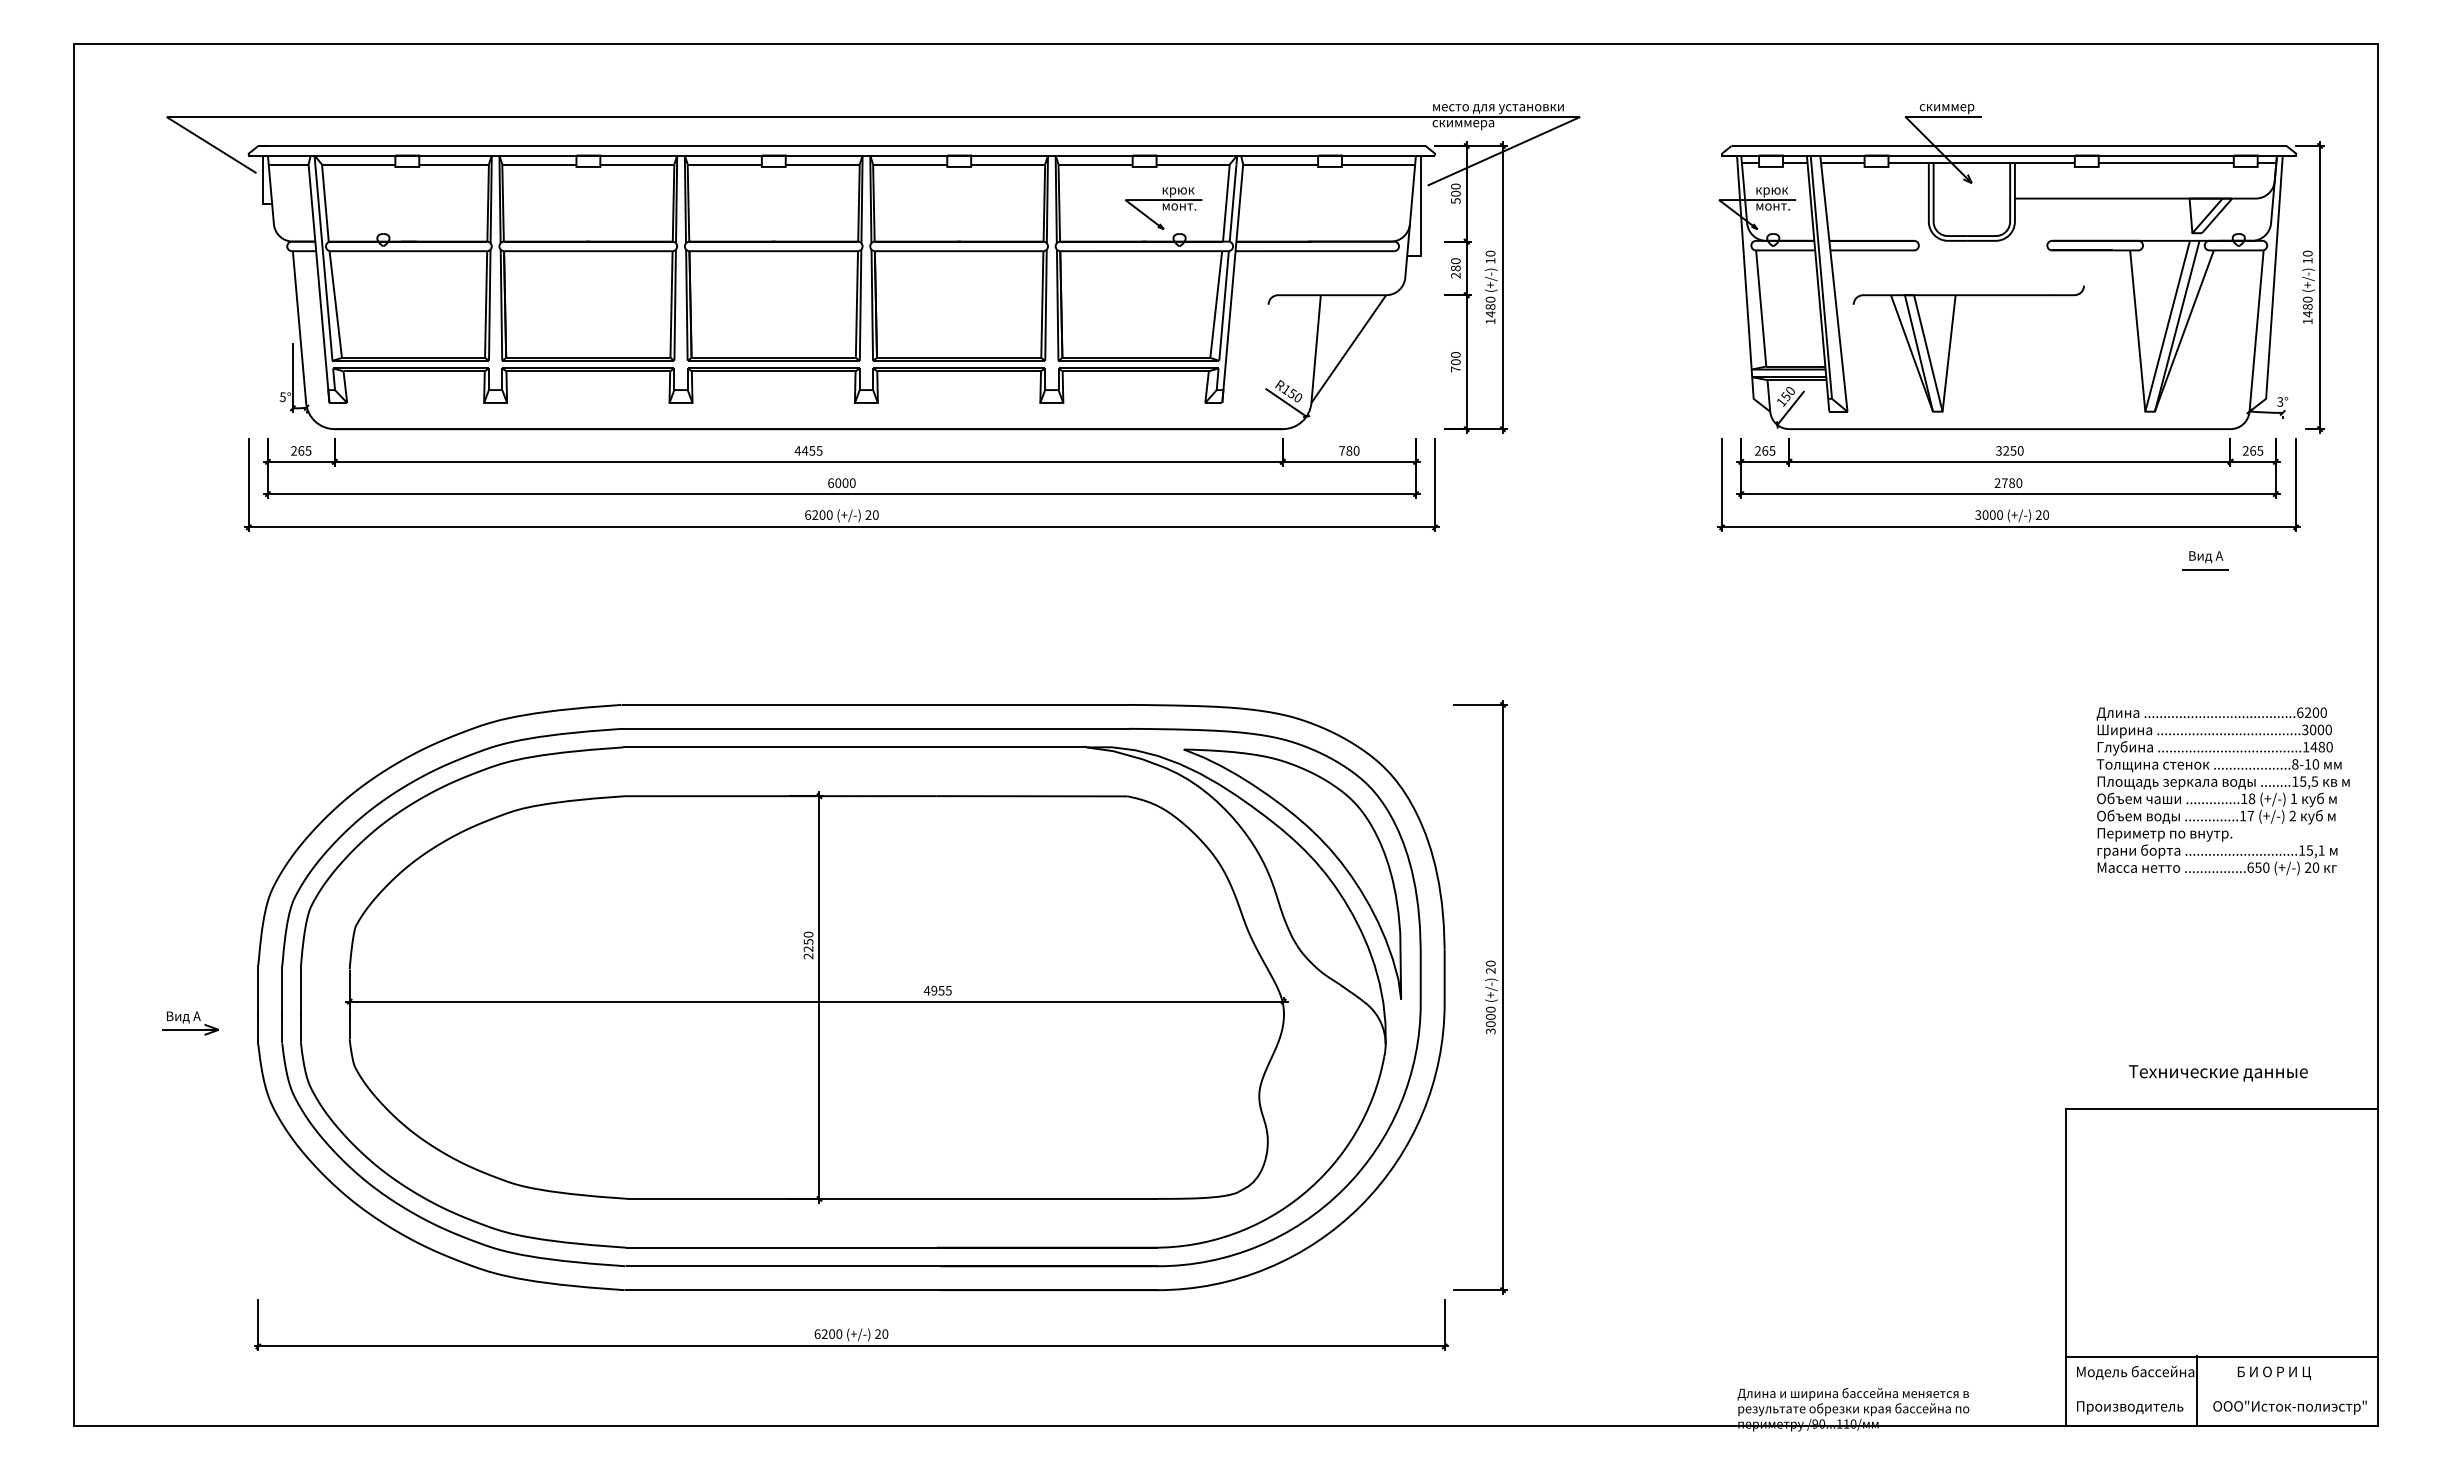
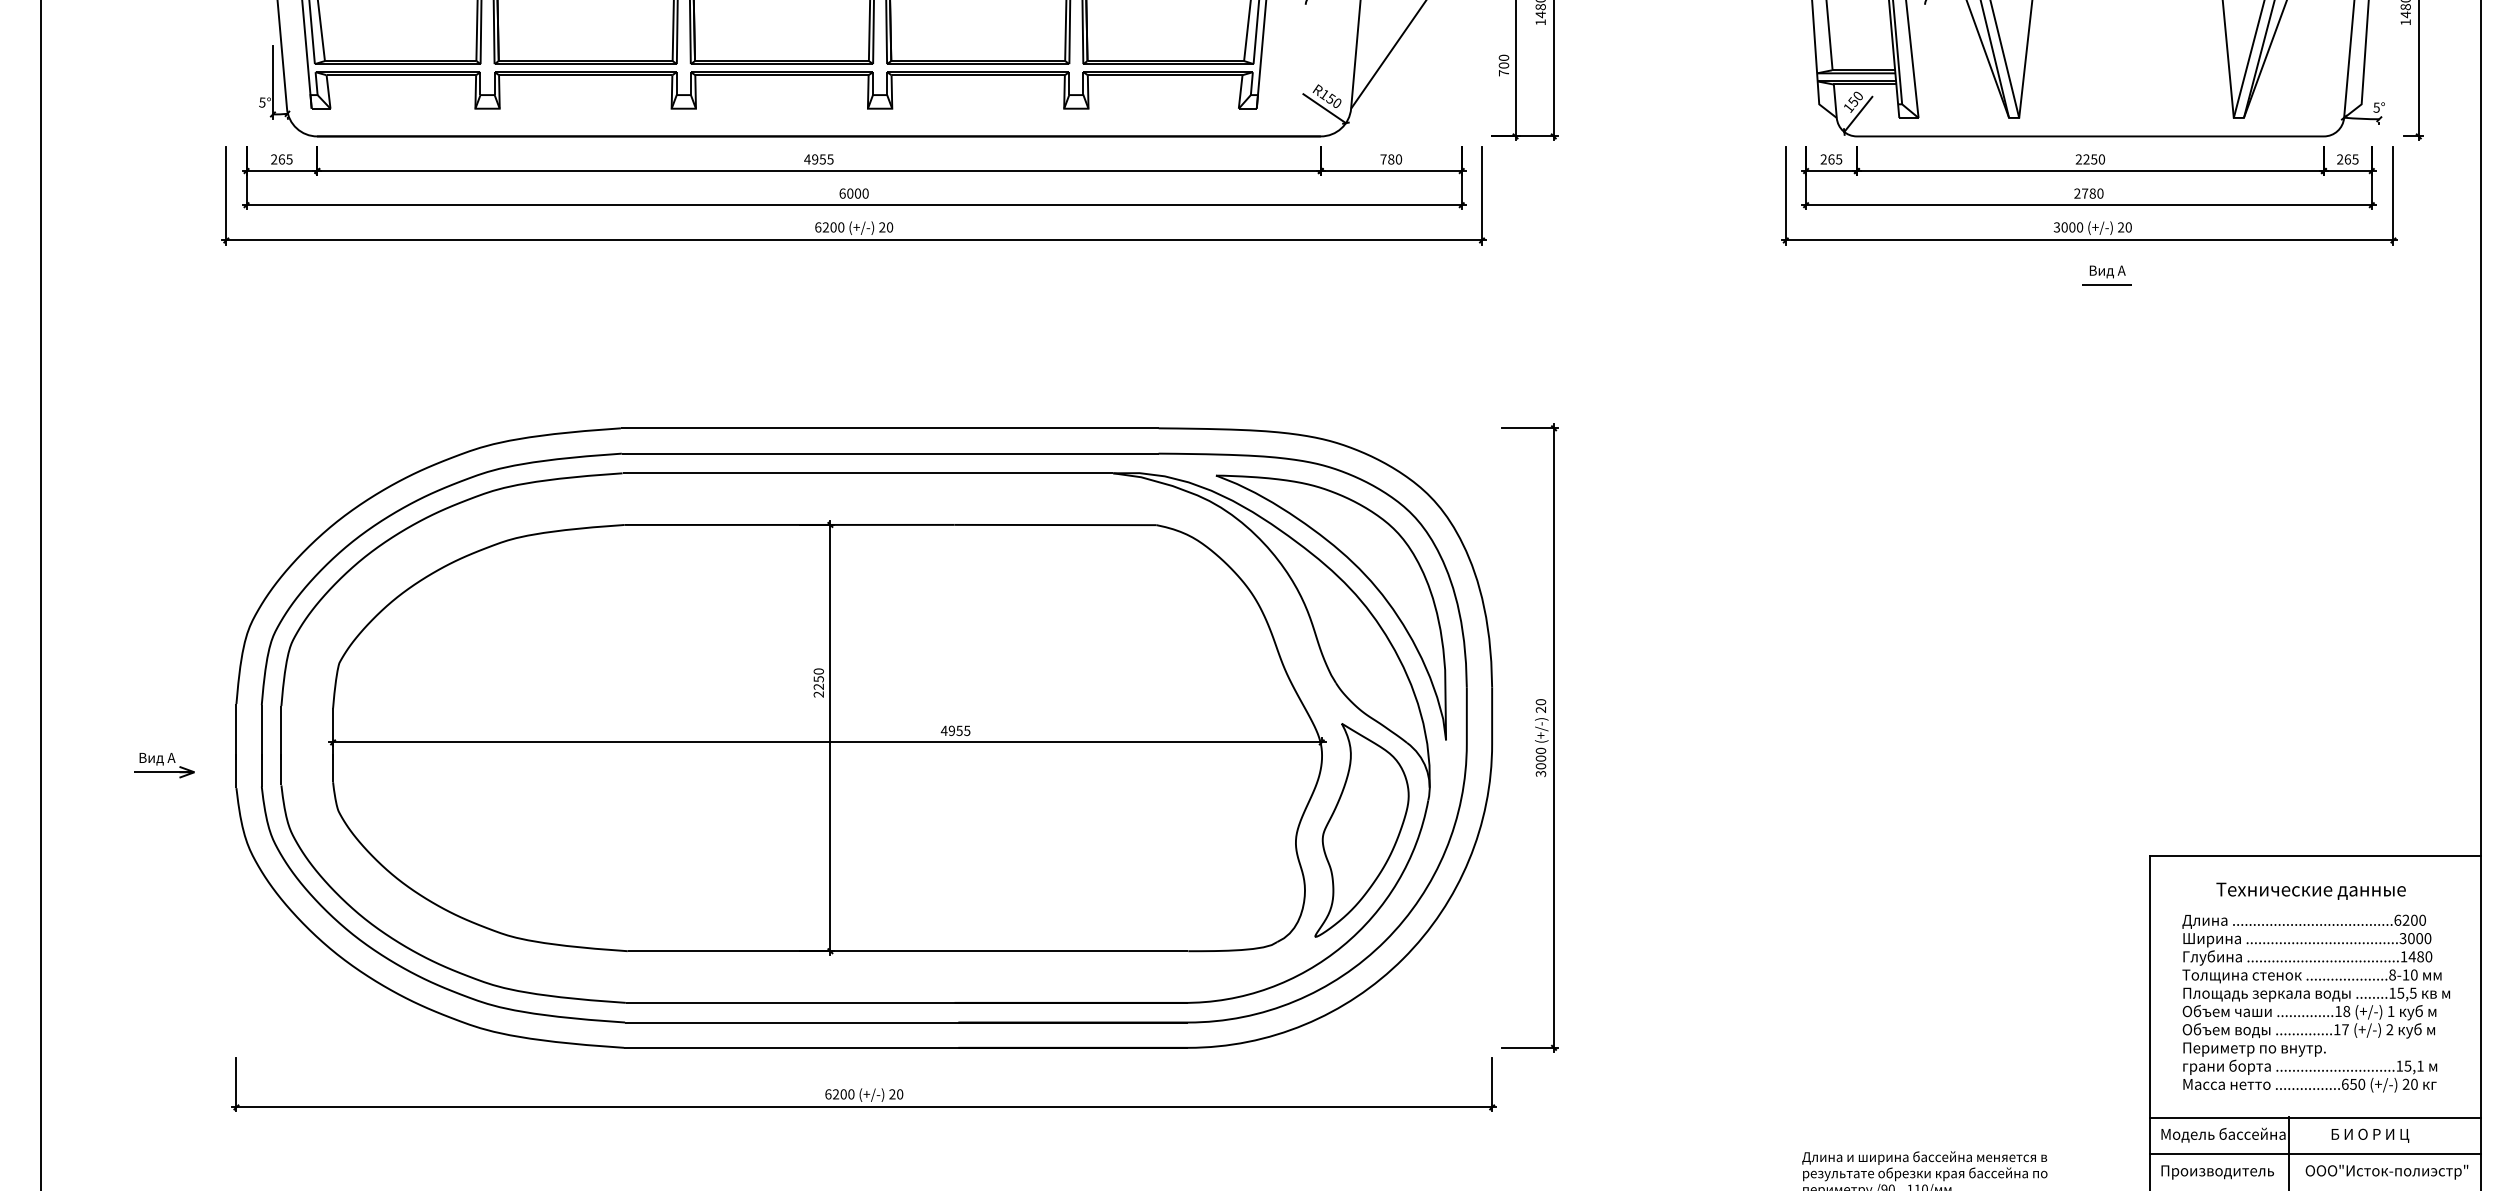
text: (2280, 401) -> (2376, 107), 3° -> 5°
text: (804, 450) -> (814, 159), 4455 -> 4955
text: (1998, 451) -> (2078, 160), 3250 -> 2250
part: (2205, 560) -> (2106, 275), moved
text: (2222, 791) -> (2315, 1003), moved
text: (2218, 1073) -> (2311, 891), moved
part: (1321, 1084) -> (1361, 830), added
line: (2221, 1390) -> (2314, 1154), added

